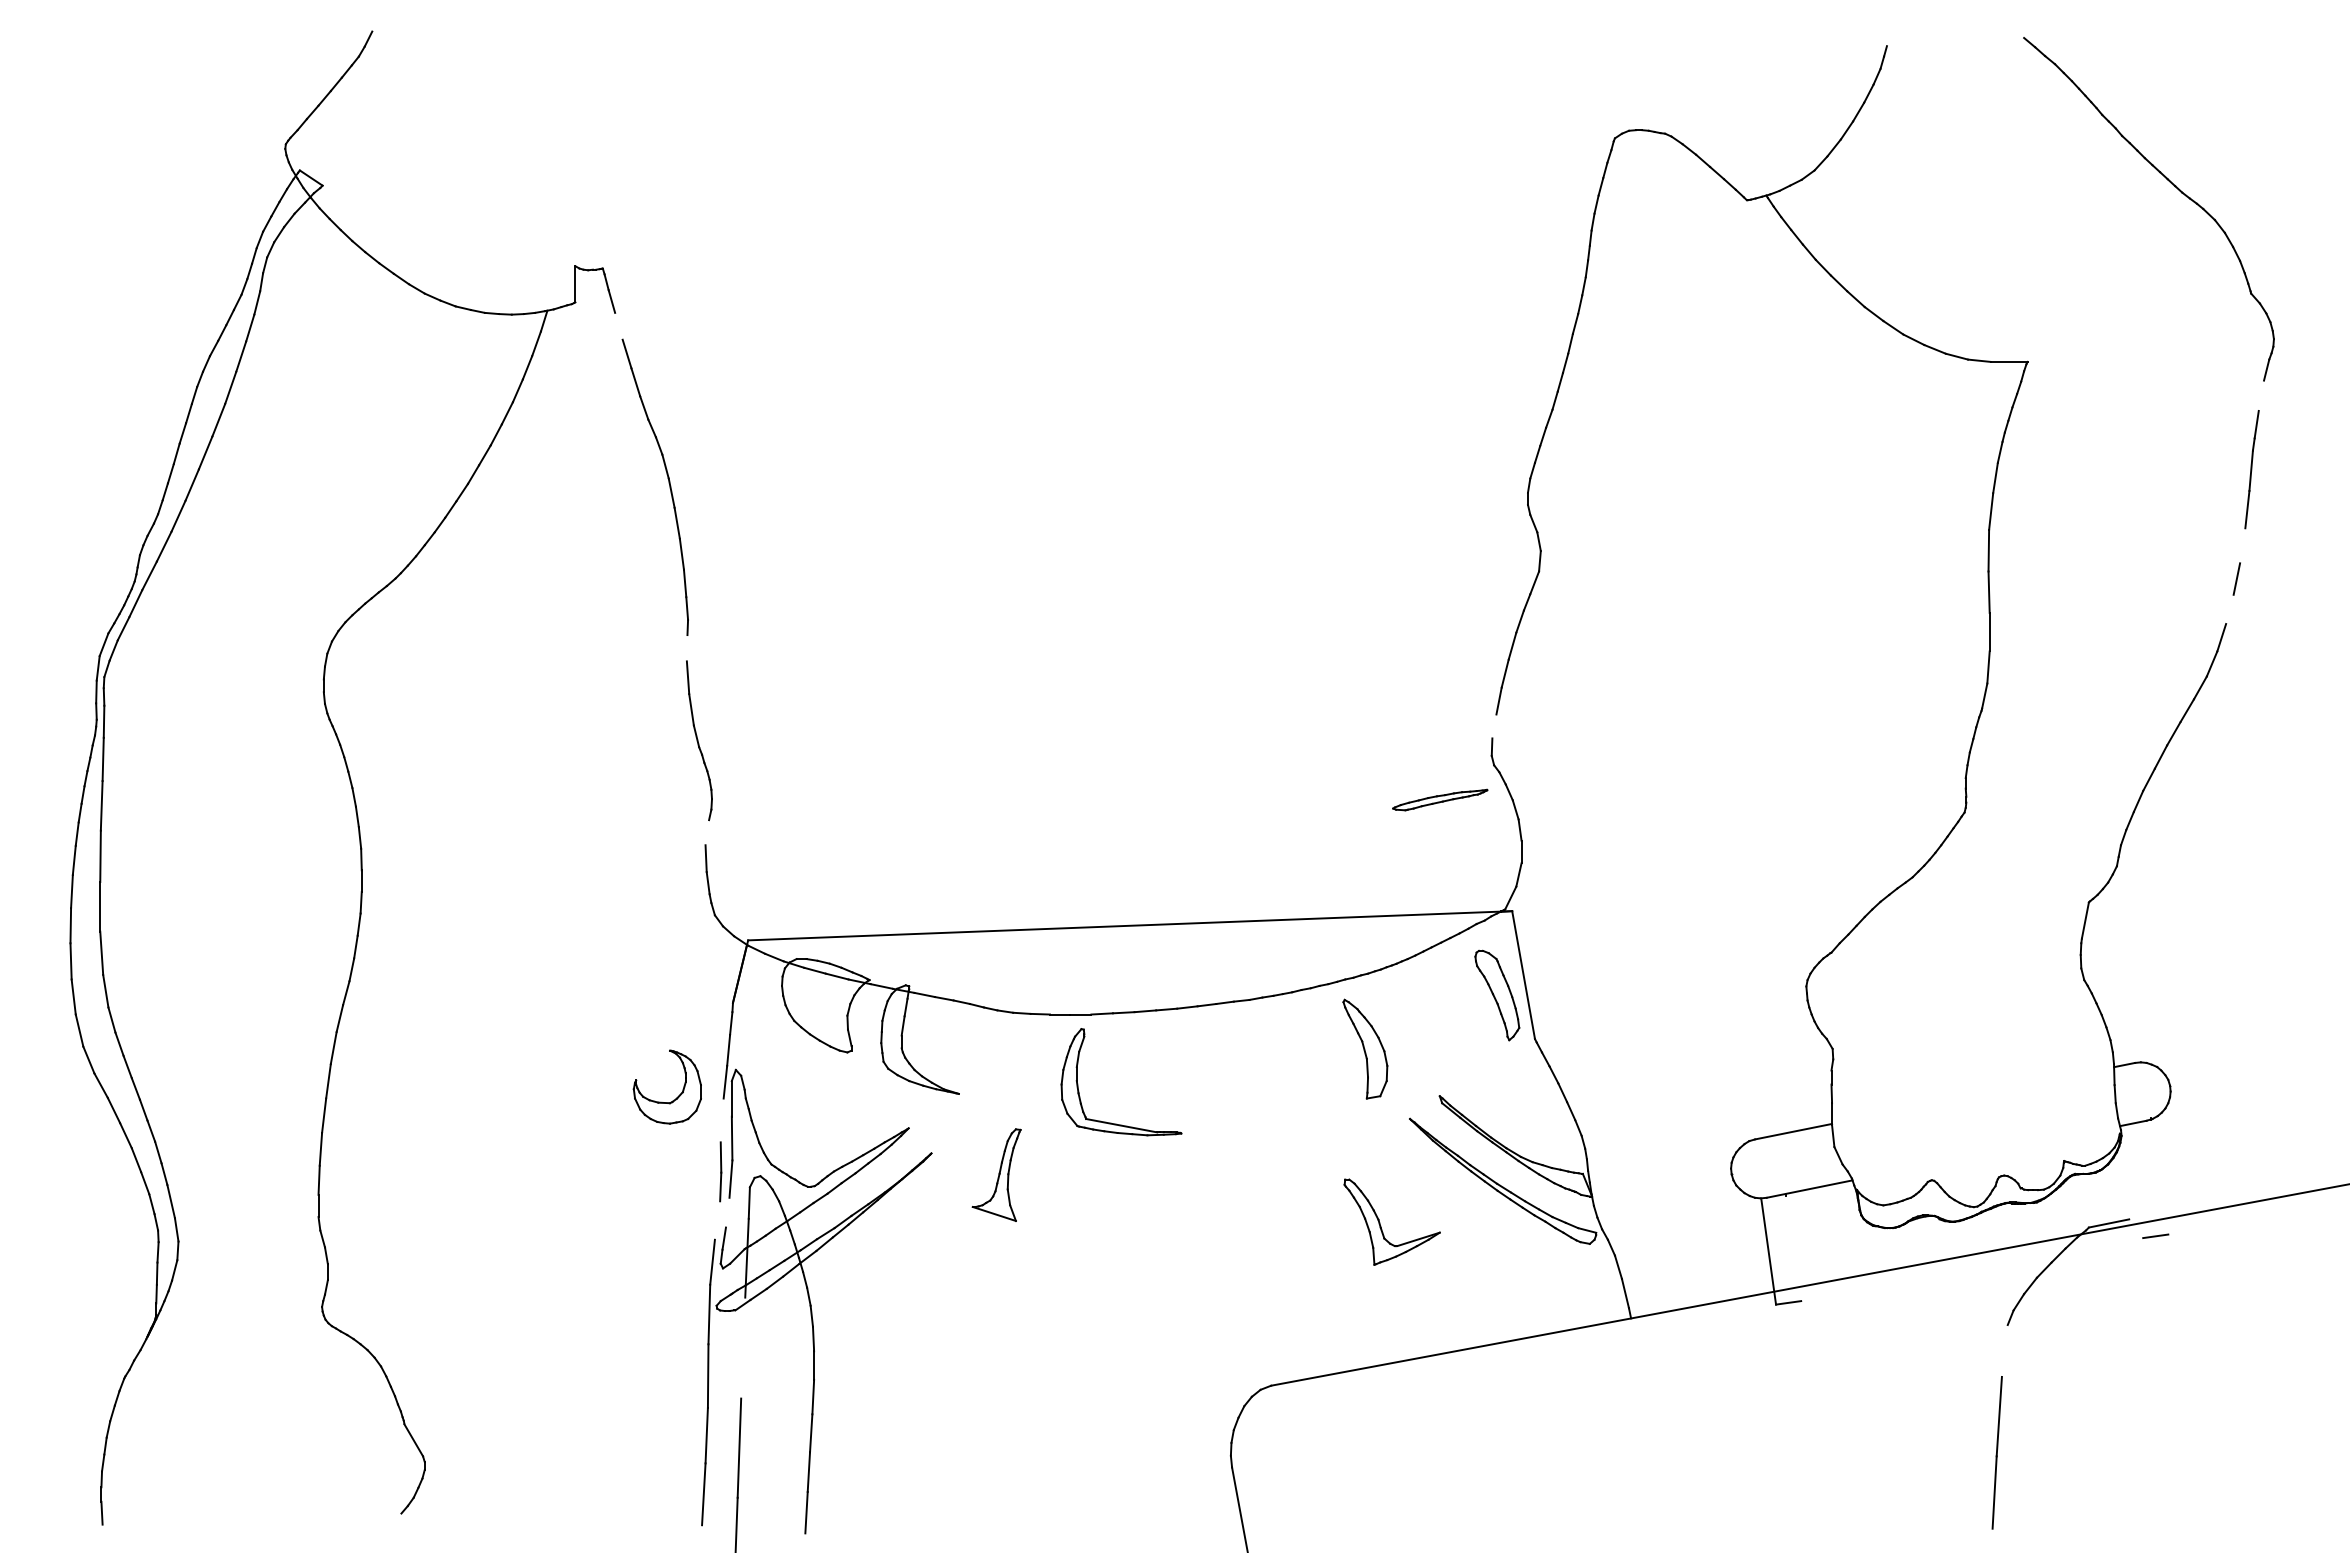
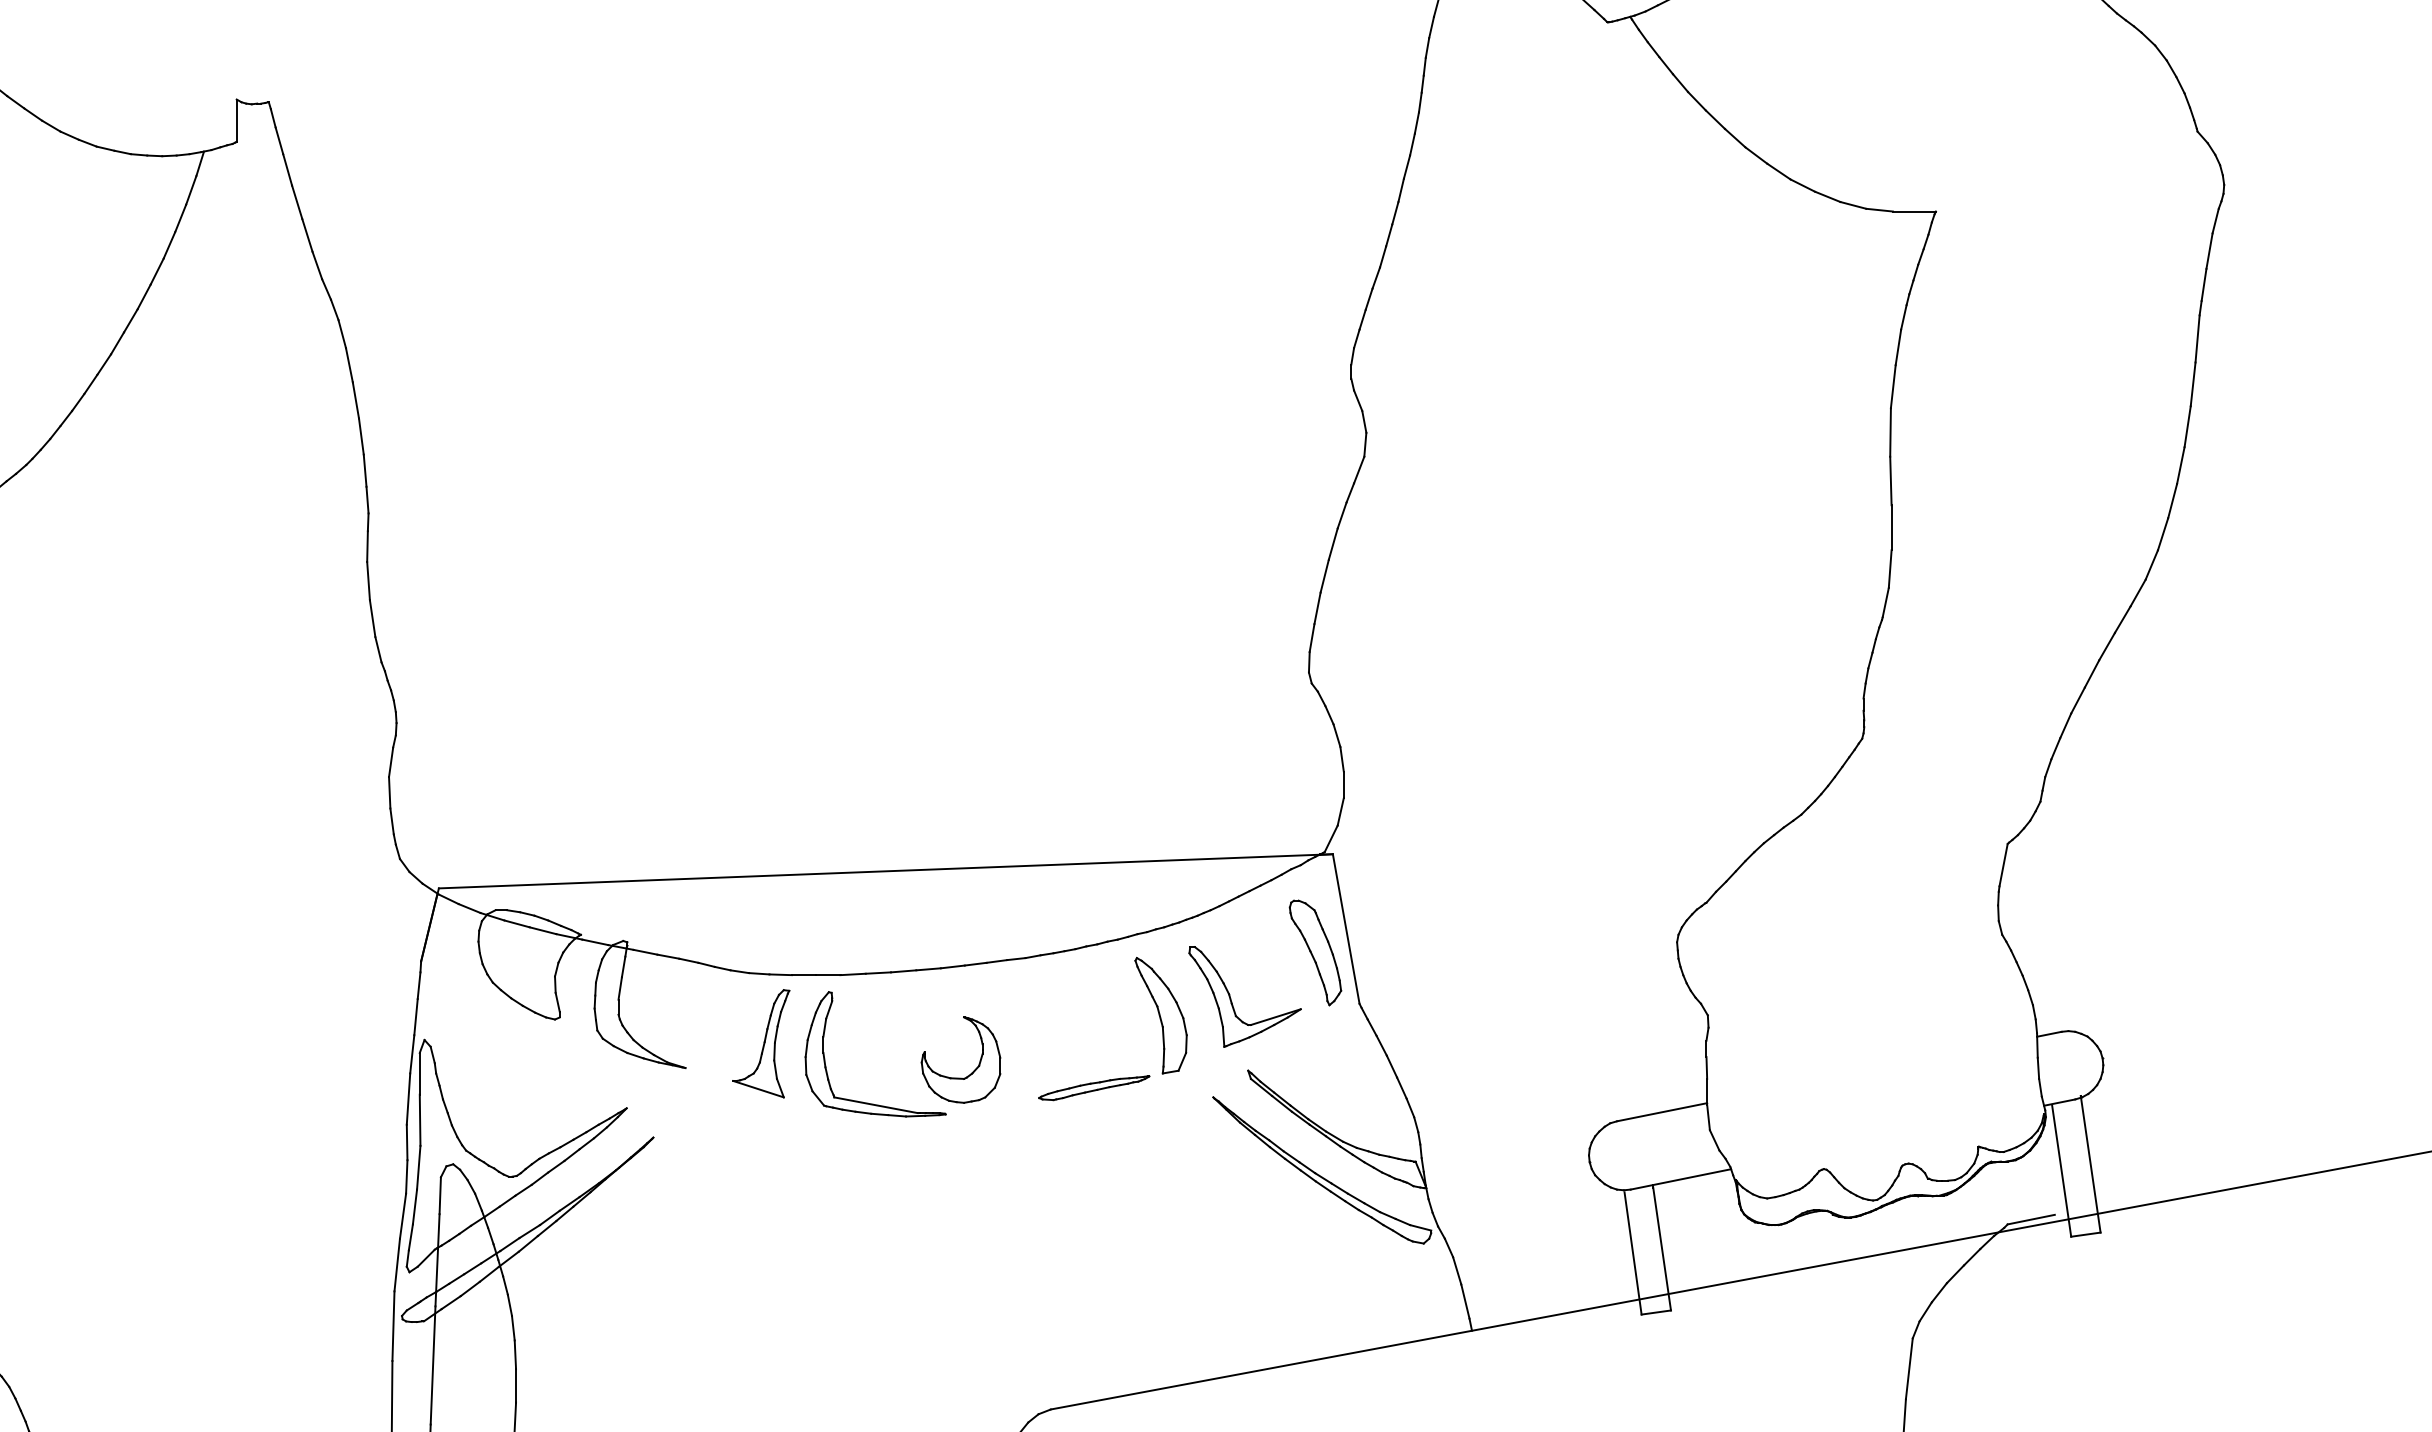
line: (618, 325) -> (287, 168), added
line: (2261, 395) -> (2209, 250), added
line: (2242, 545) -> (2187, 426), added
line: (2229, 609) -> (2172, 501), added
line: (686, 648) -> (366, 546), added
line: (1494, 726) -> (1312, 638), added
part: (1440, 799) -> (1094, 1087), moved
line: (707, 832) -> (391, 762), added
part: (677, 1096) -> (972, 1071), moved
line: (721, 1120) -> (407, 1099), added
part: (996, 1174) -> (761, 1042), moved
line: (2159, 1175) -> (2090, 1163), added
line: (2134, 1181) -> (2061, 1170), added
line: (727, 1212) -> (414, 1206), added
line: (717, 1220) -> (403, 1216), added
part: (1380, 1222) -> (1231, 997), moved
line: (1793, 1248) -> (1662, 1248), added
line: (743, 1347) -> (433, 1364), added
line: (2004, 1350) -> (1908, 1368), added

